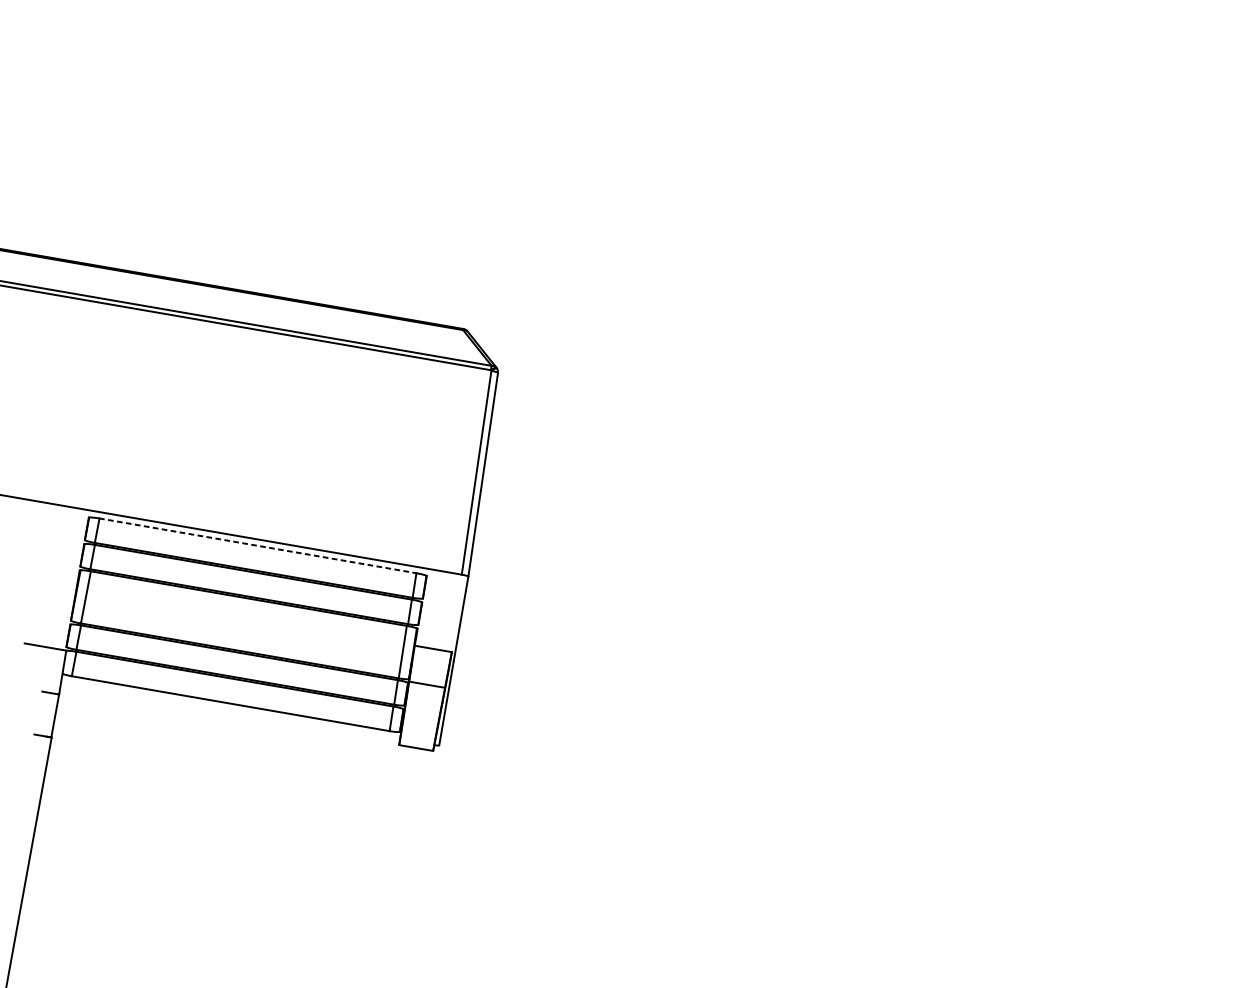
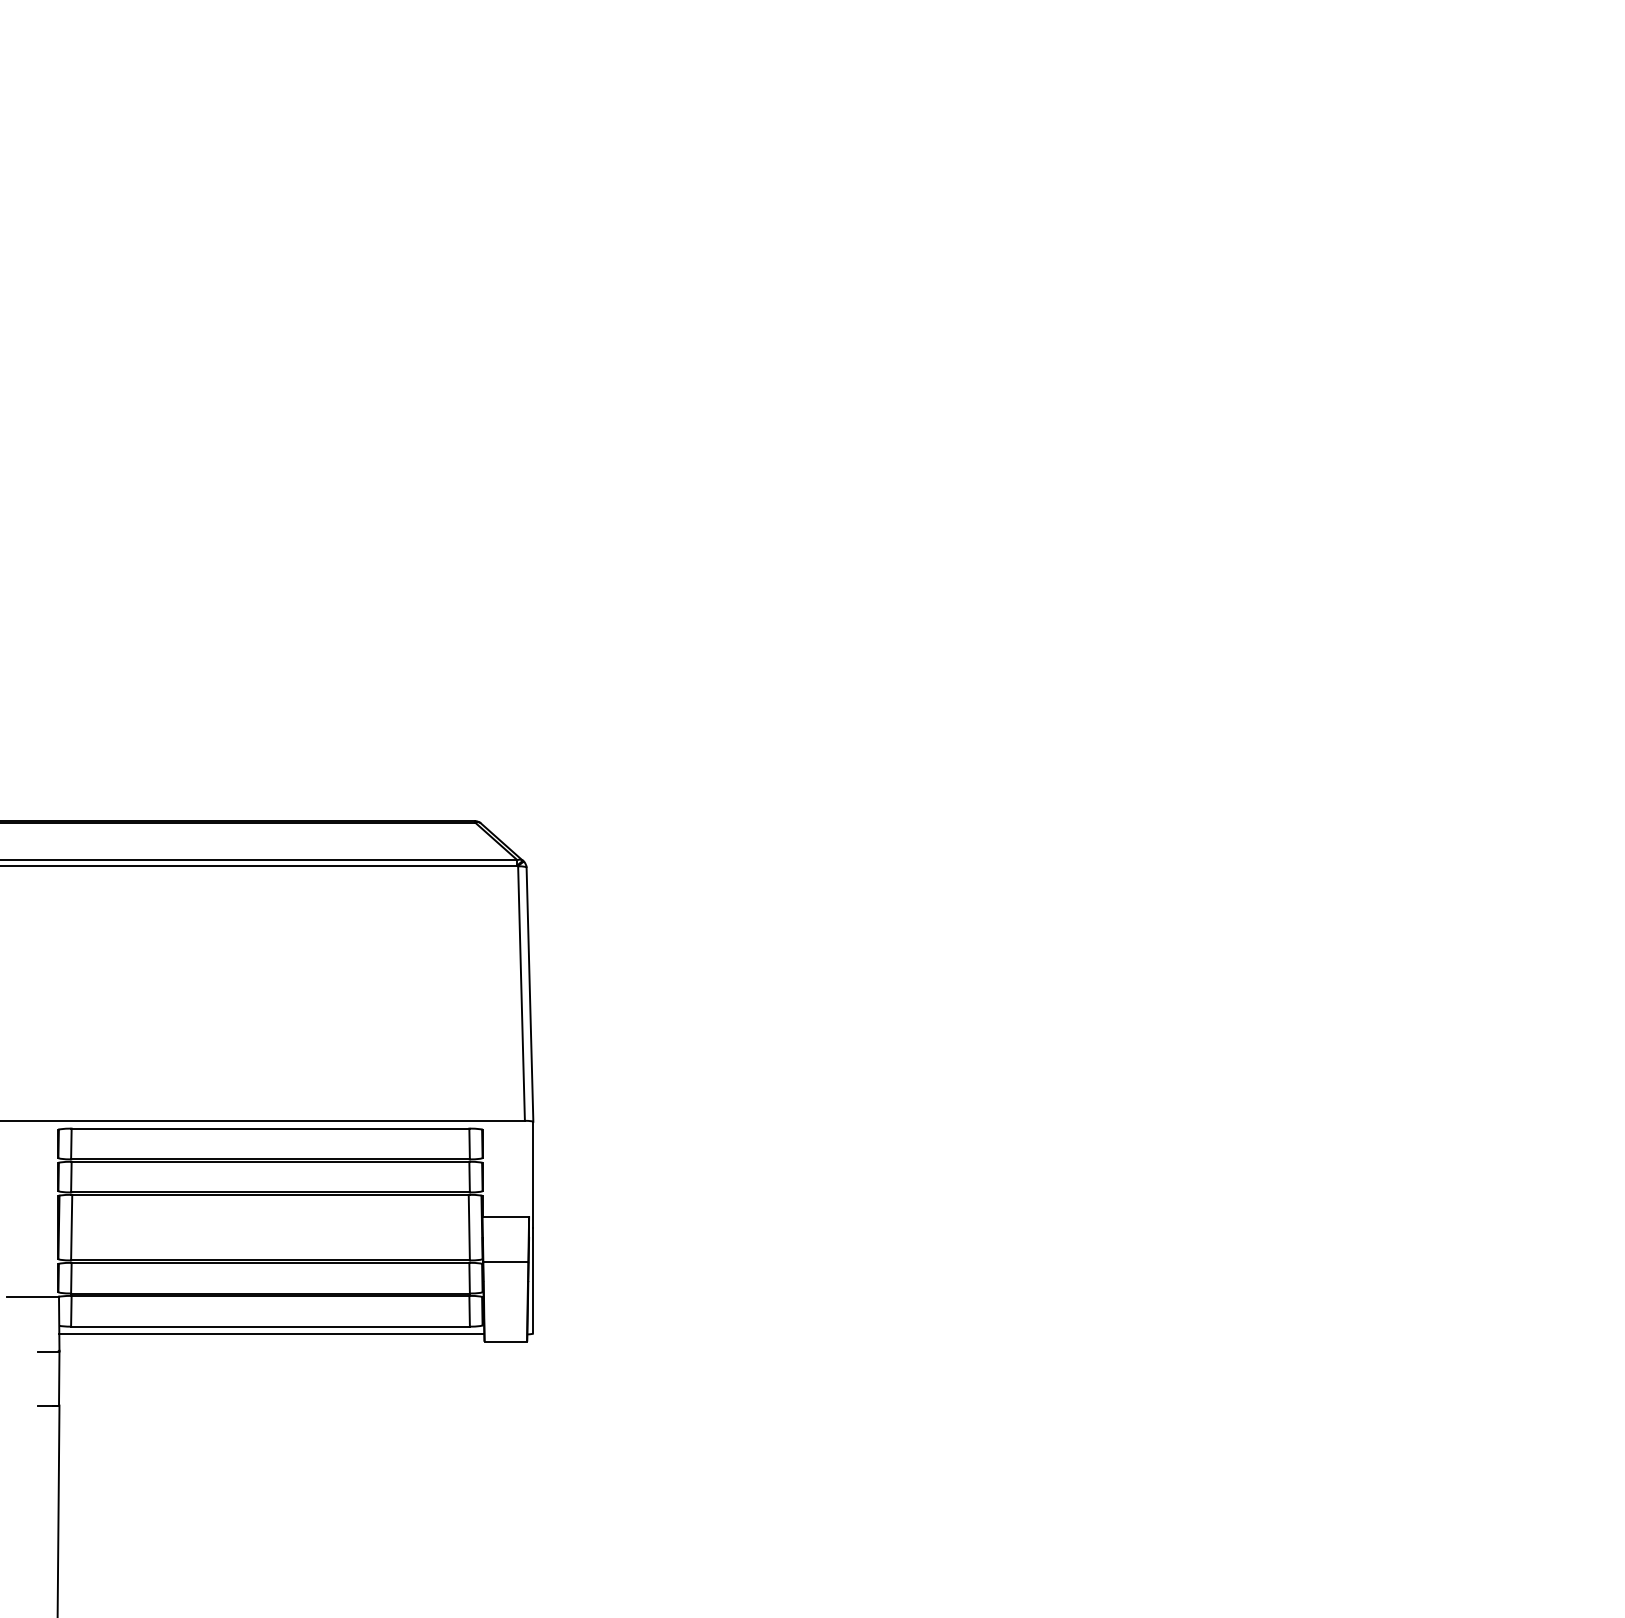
line: (258, 545) -> (271, 1128), dashed -> solid
line: (230, 710) -> (271, 1334), added

